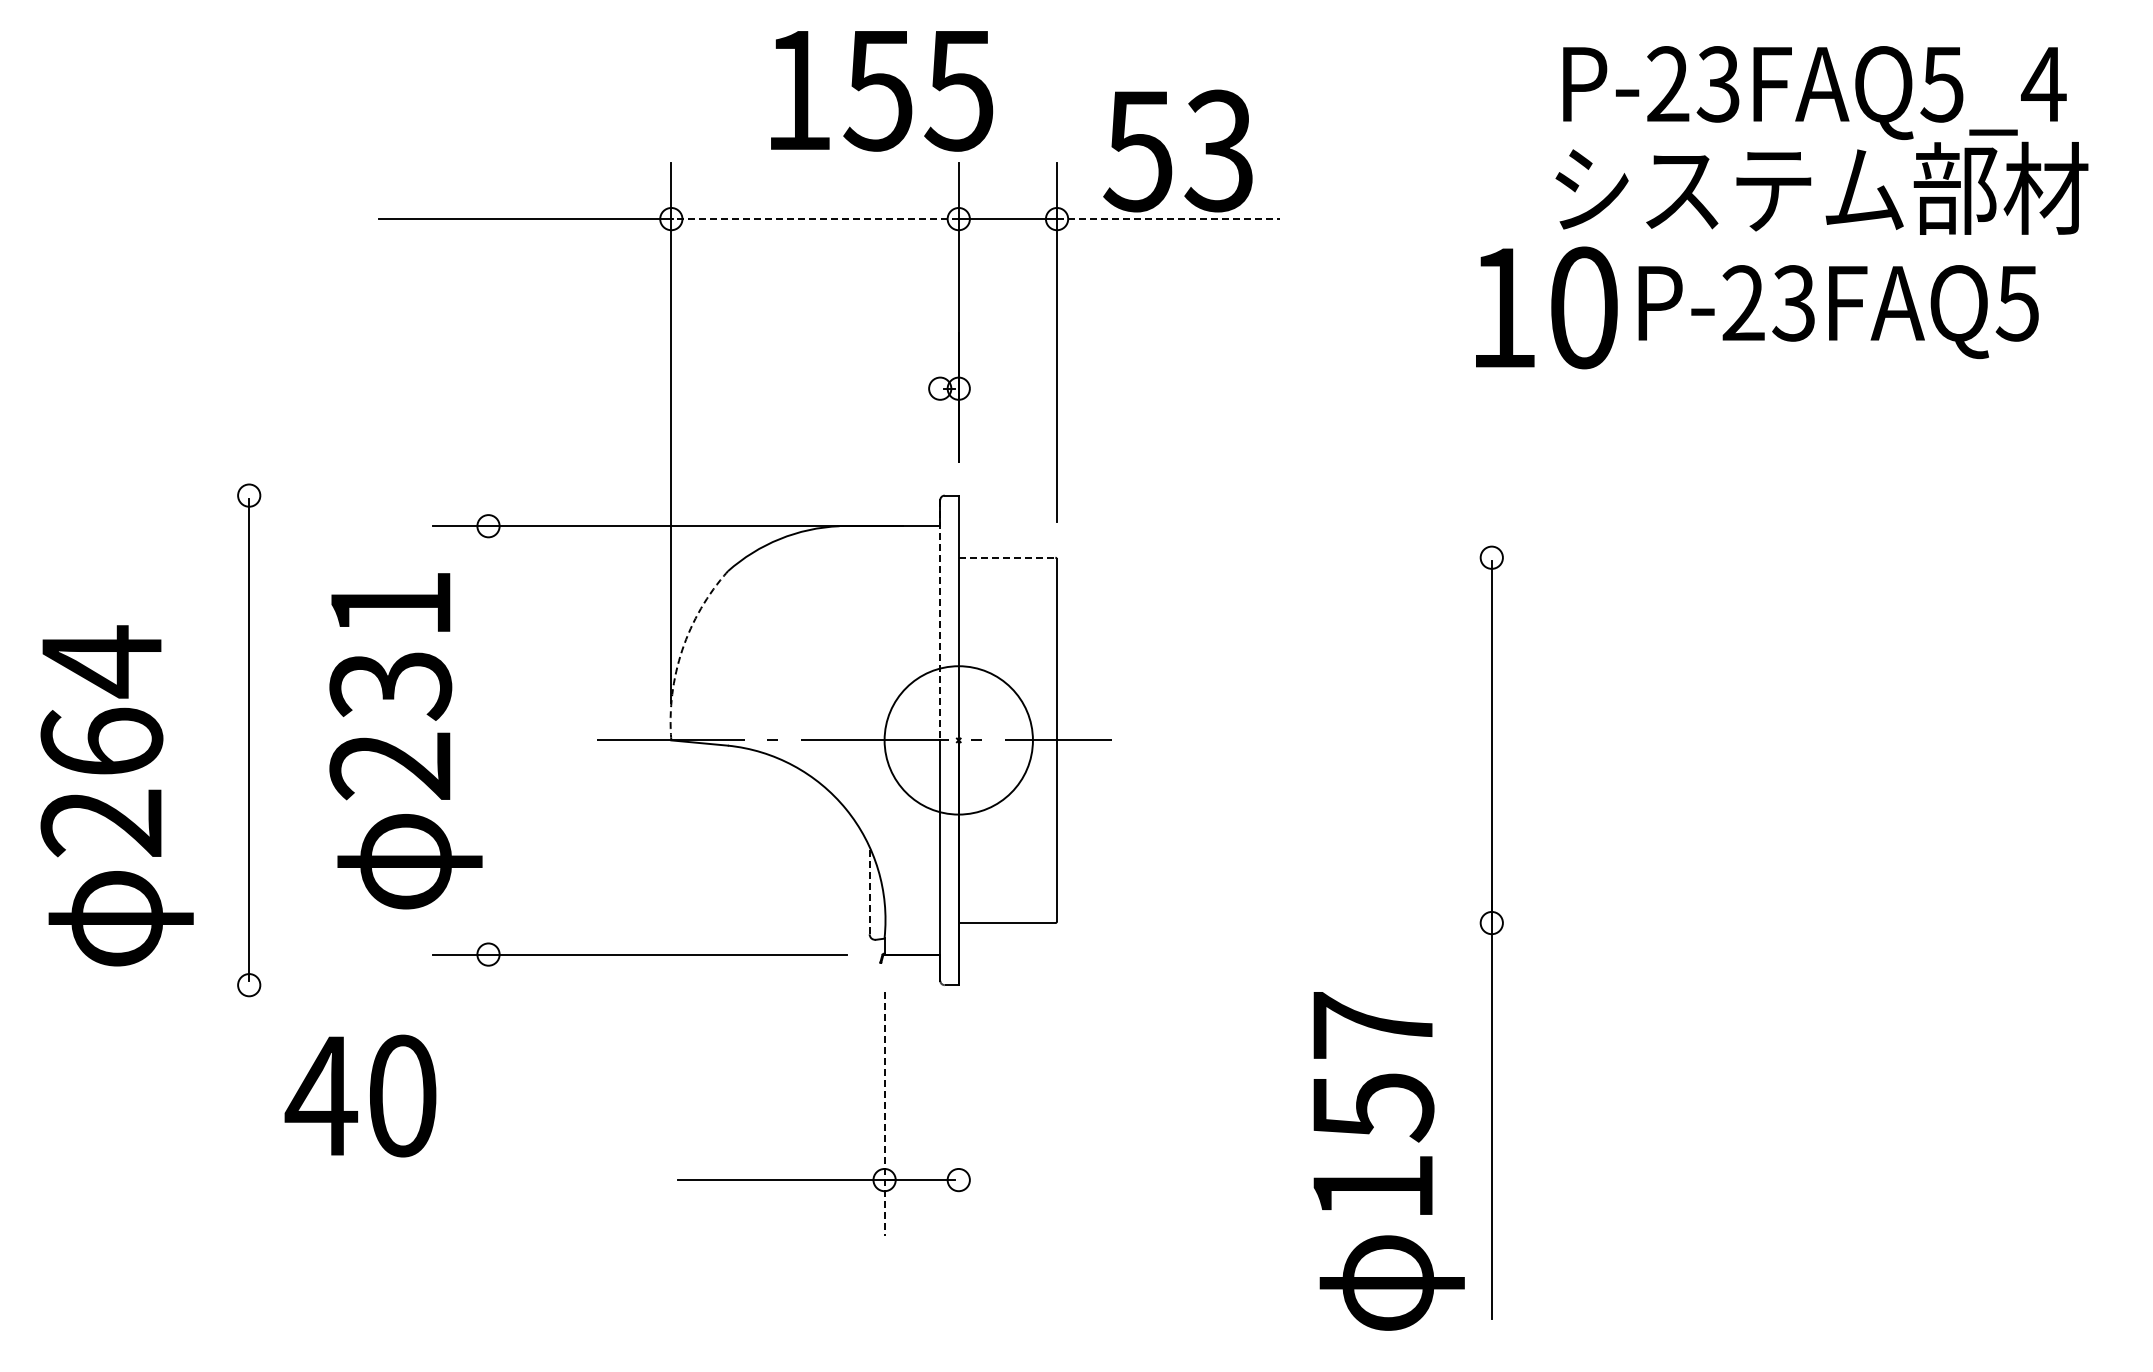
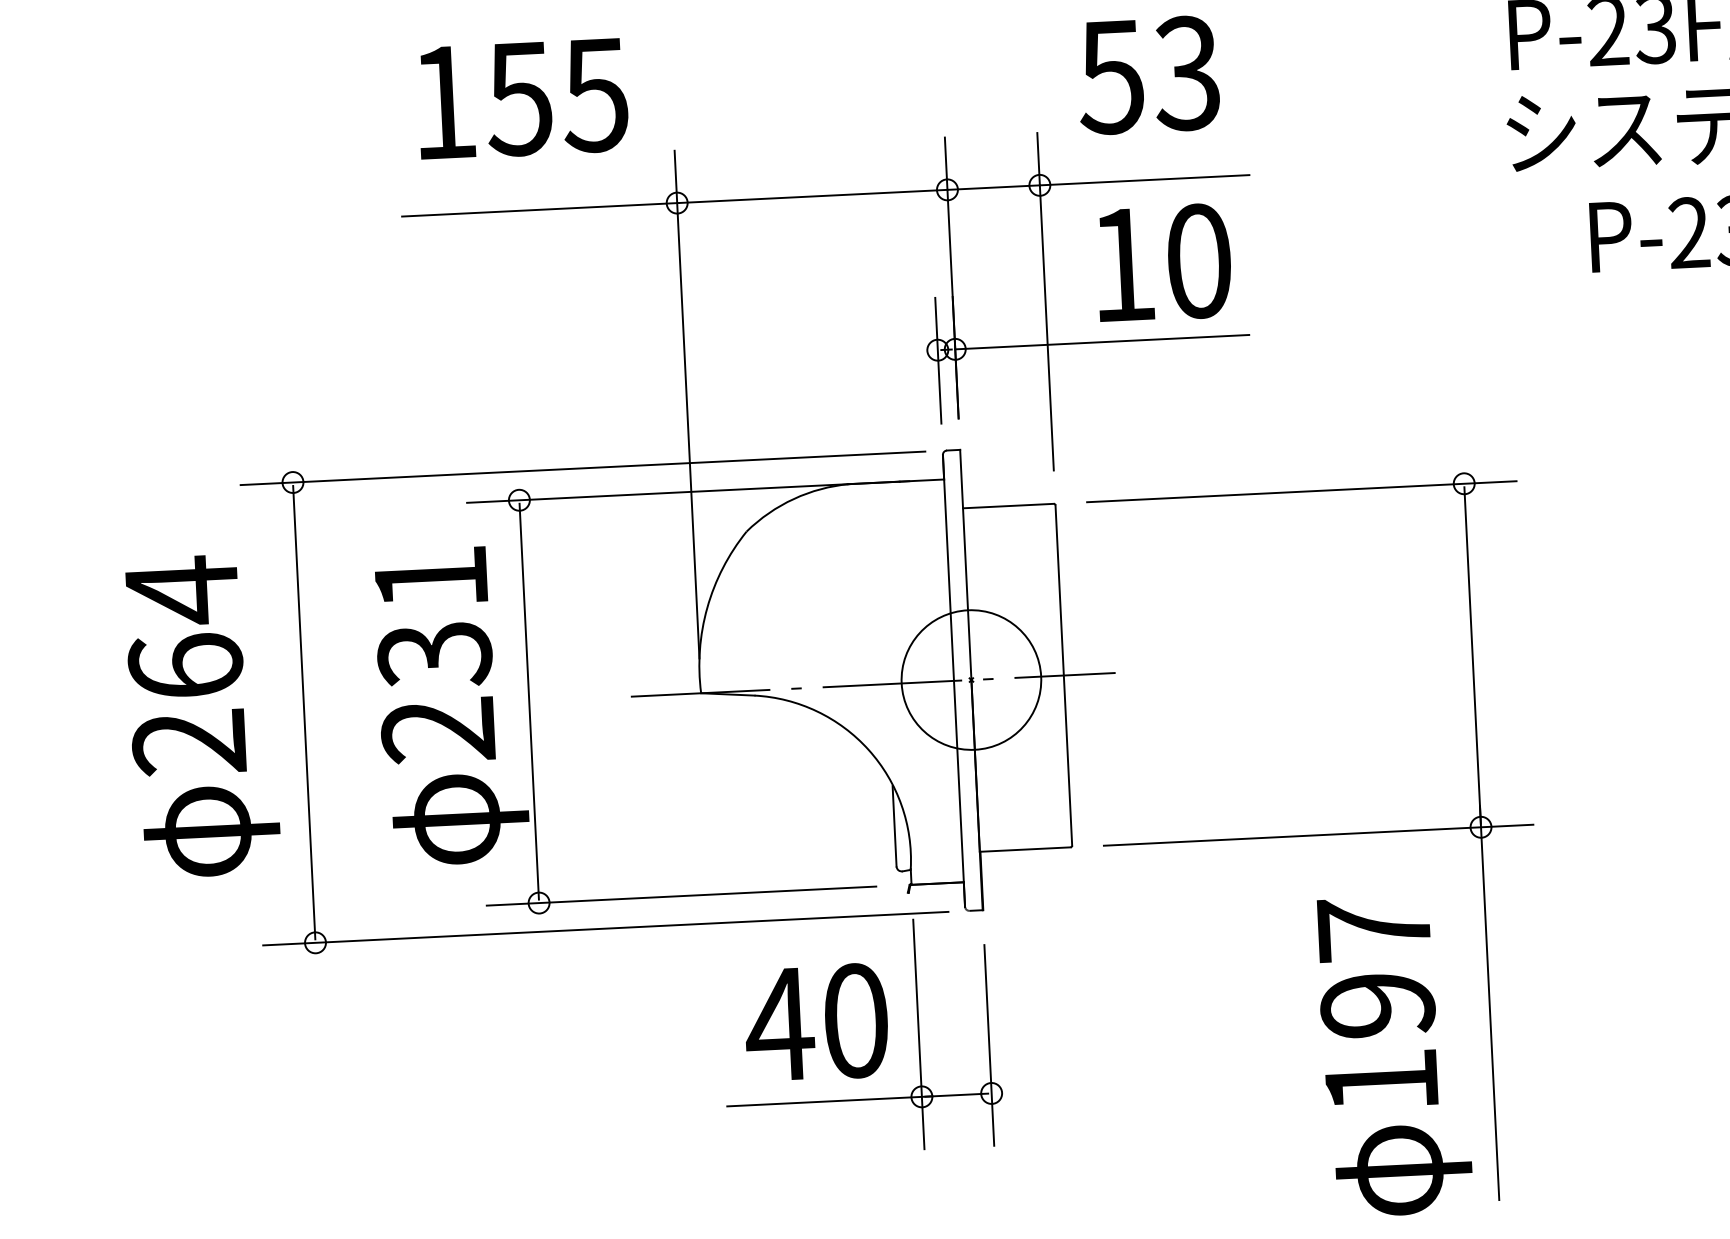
text: (882, 91) -> (523, 99), moved
text: (1177, 150) -> (1147, 74), moved
line: (815, 219) -> (812, 196), dashed -> solid
line: (1168, 219) -> (1144, 180), dashed -> solid
text: (1546, 307) -> (1163, 262), moved
line: (1114, 388) -> (1101, 342), added
line: (940, 399) -> (938, 360), added
line: (557, 495) -> (582, 468), added
line: (1007, 557) -> (1008, 505), dashed -> solid
line: (1318, 557) -> (1301, 491), added
line: (940, 620) -> (948, 568), dashed -> solid
arc: (682, 650) -> (707, 608), dashed -> solid
line: (488, 739) -> (529, 700), added
text: (116, 795) -> (201, 715), moved
line: (869, 891) -> (894, 826), dashed -> solid
line: (1318, 923) -> (1318, 835), added
line: (557, 985) -> (605, 928), added
text: (360, 1095) -> (816, 1022), moved
text: (1372, 1107) -> (1377, 1006), 157 -> 197
line: (884, 1114) -> (918, 1035), dashed -> solid
line: (958, 1128) -> (989, 1044), added

